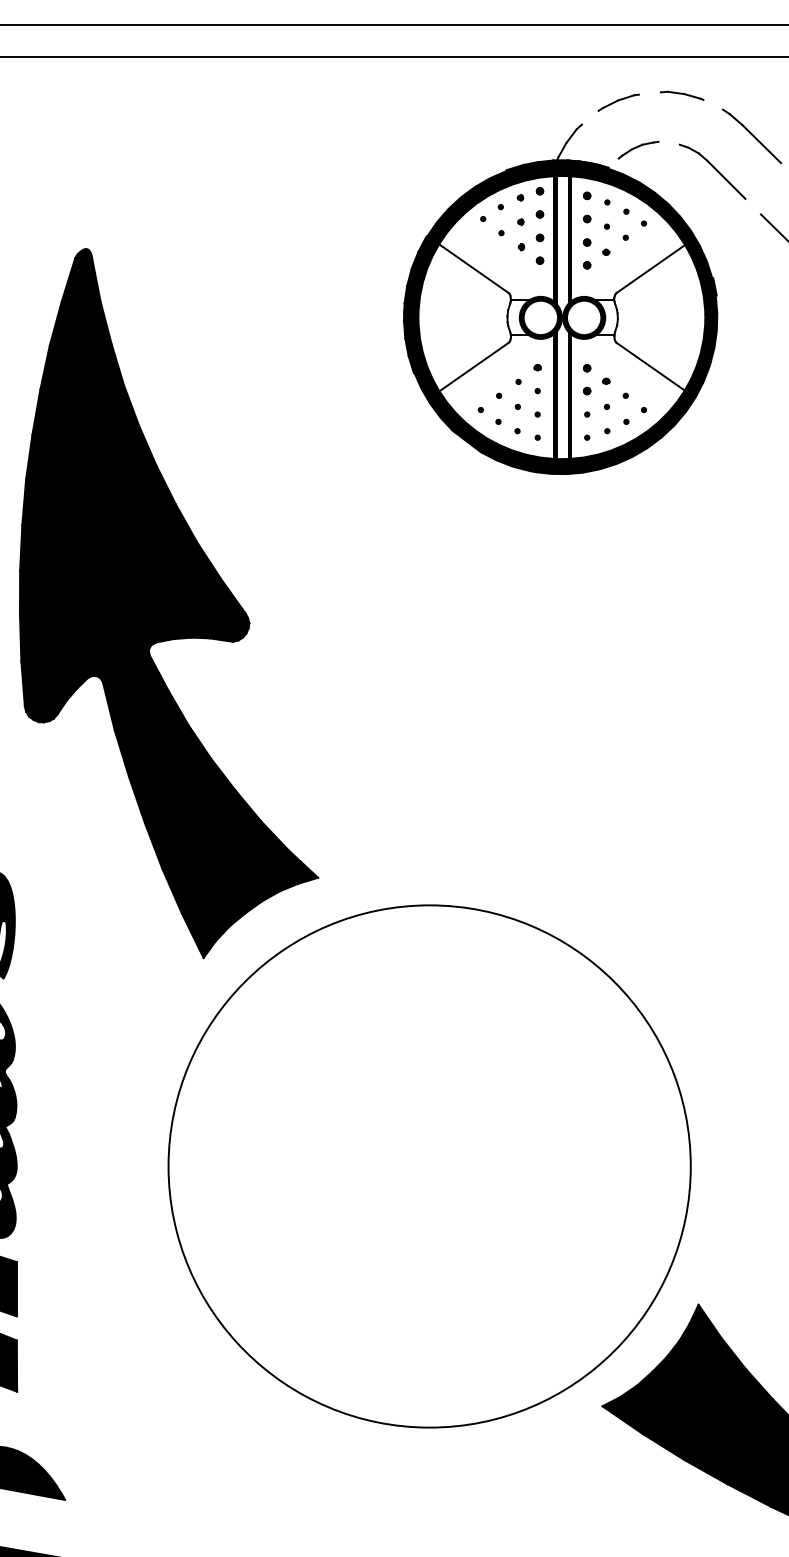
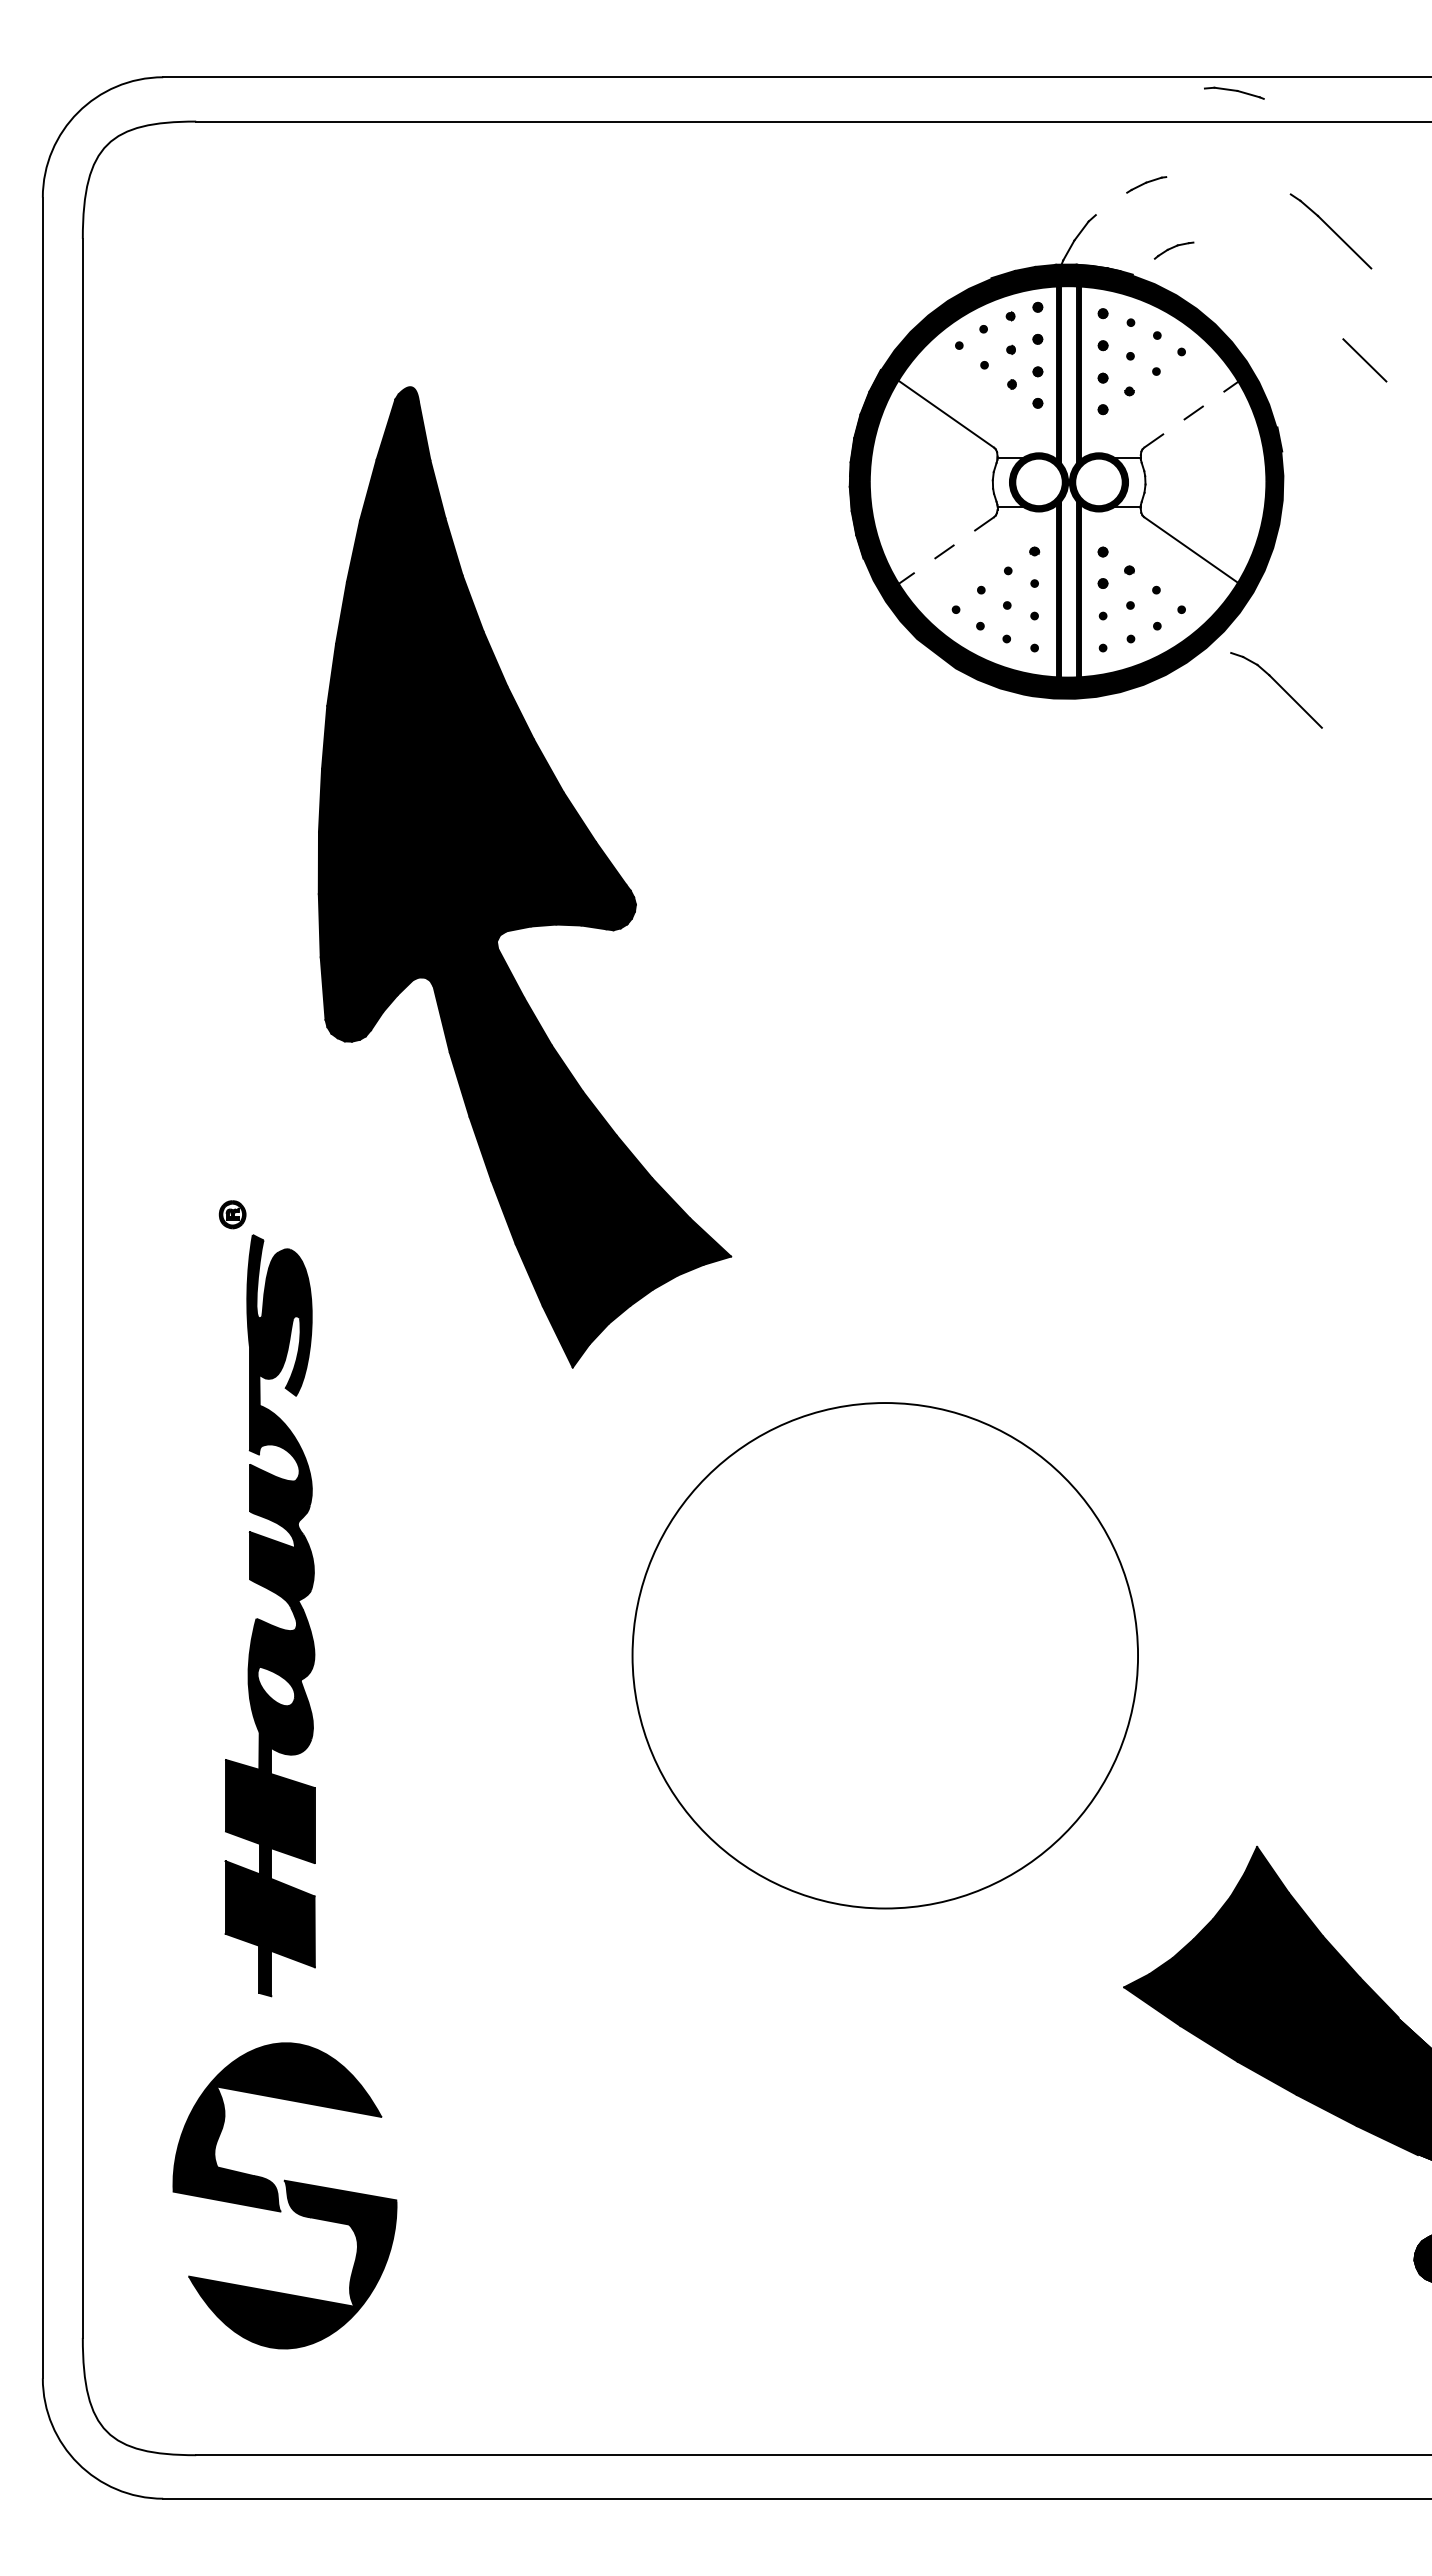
part: (682, 95) -> (1234, 92), moved
part: (618, 102) -> (1146, 184), size x0.7
part: (638, 150) -> (1173, 250), size x0.7
part: (712, 171) -> (1276, 690), moved
line: (651, 268) -> (1191, 414), solid -> dashed
line: (473, 367) -> (946, 550), solid -> dashed
circle: (429, 1166) -> (885, 1655), size x0.7

